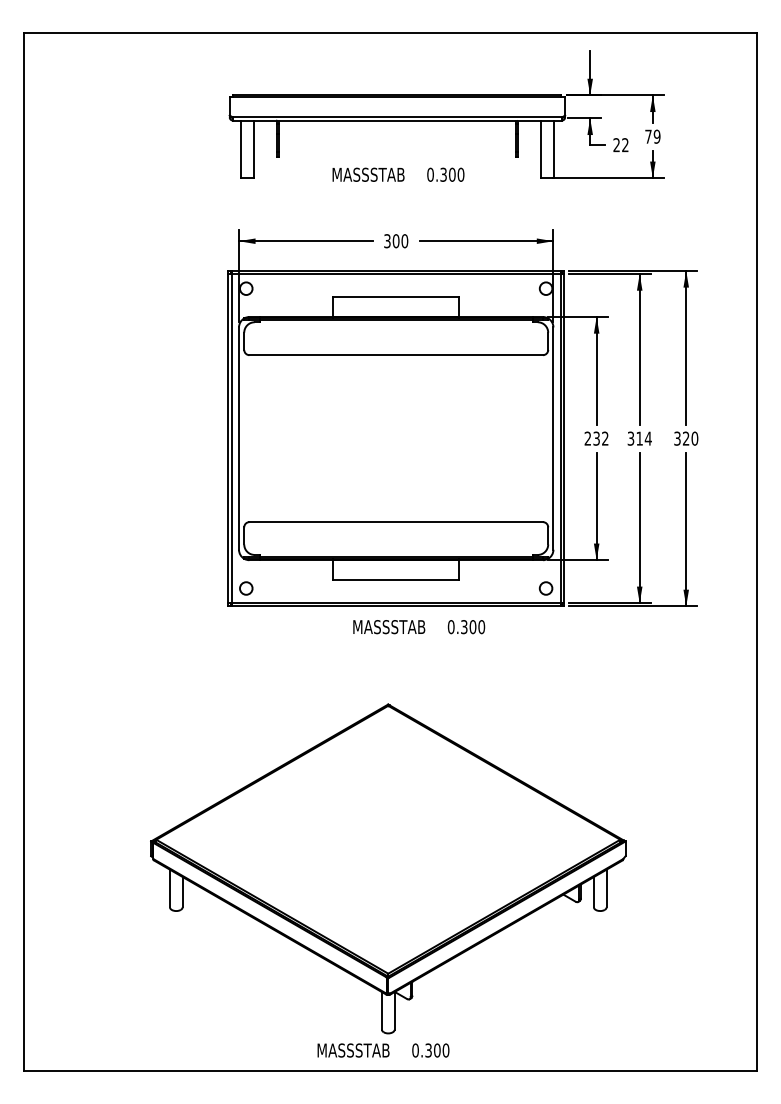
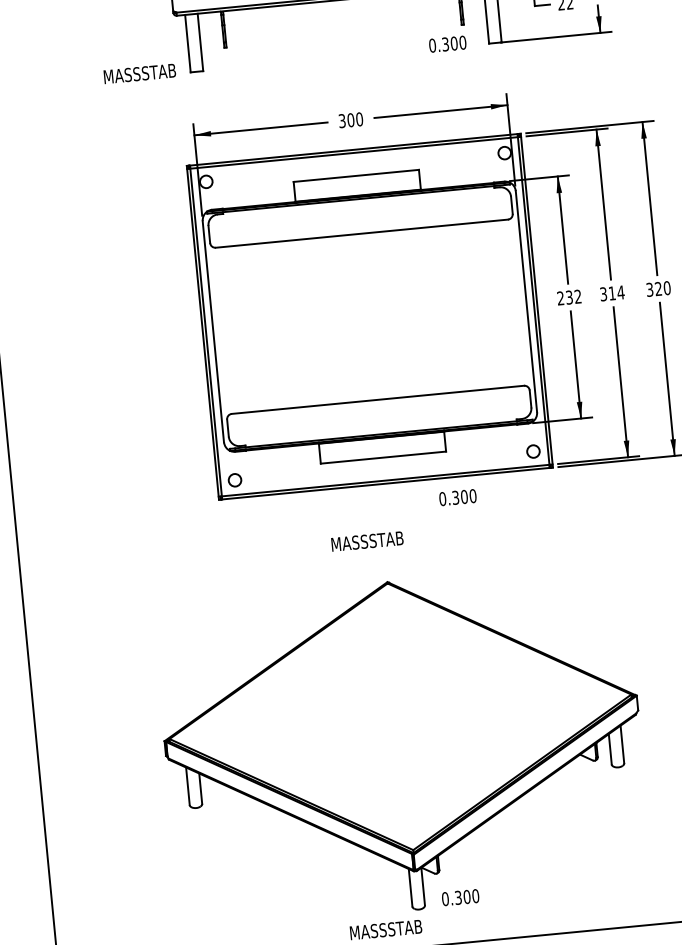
text: (368, 174) -> (139, 73), moved
text: (445, 174) -> (447, 43), moved
text: (389, 627) -> (367, 541), moved
text: (430, 1050) -> (460, 897), moved

